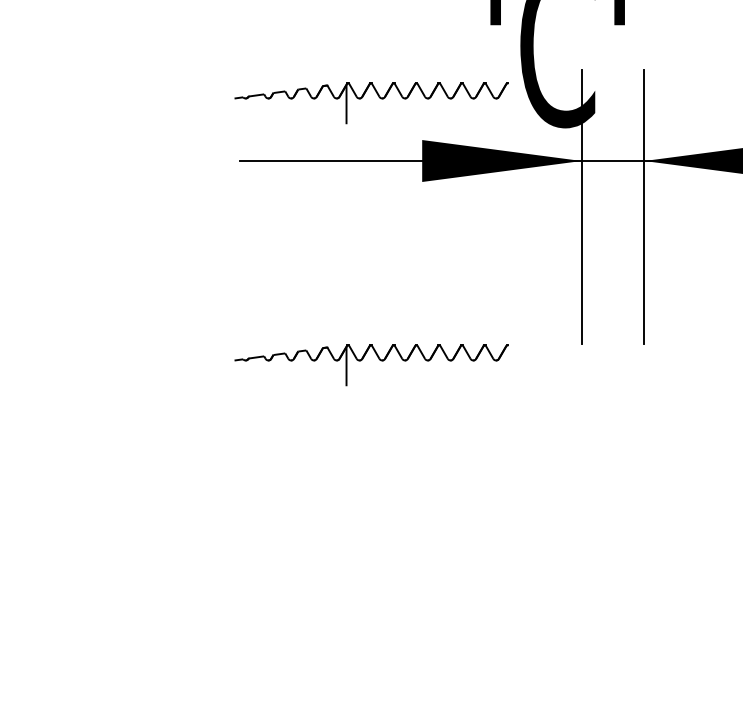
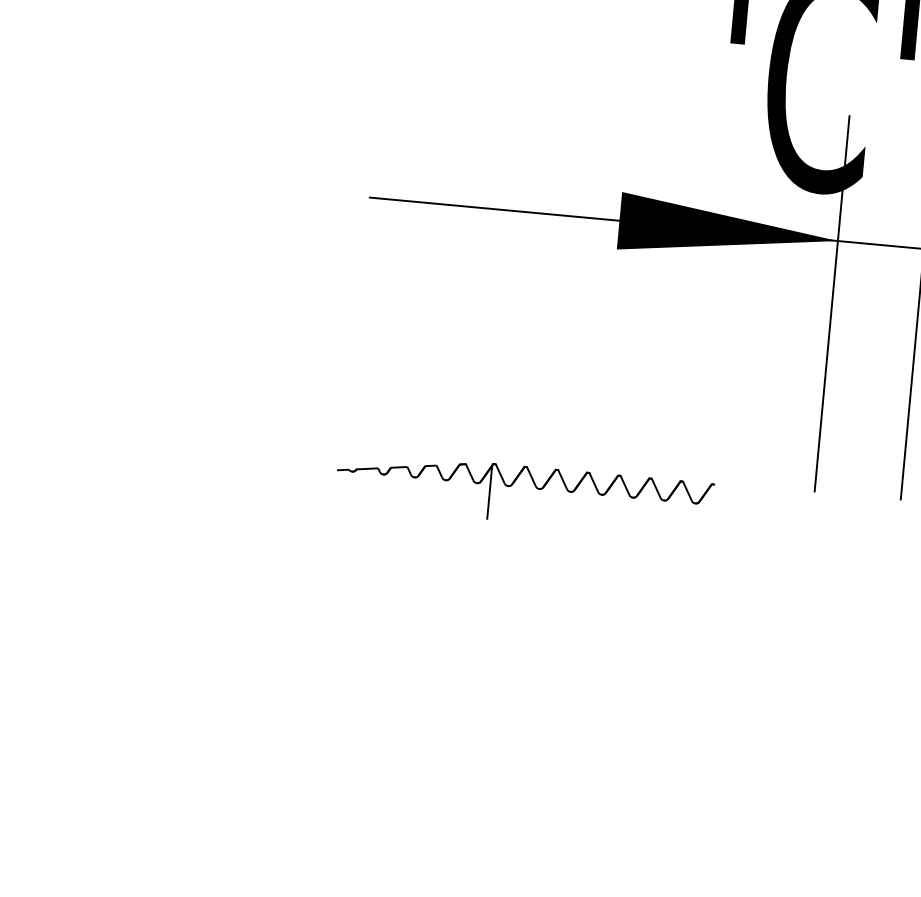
part: (378, 97) -> (567, 128), removed

